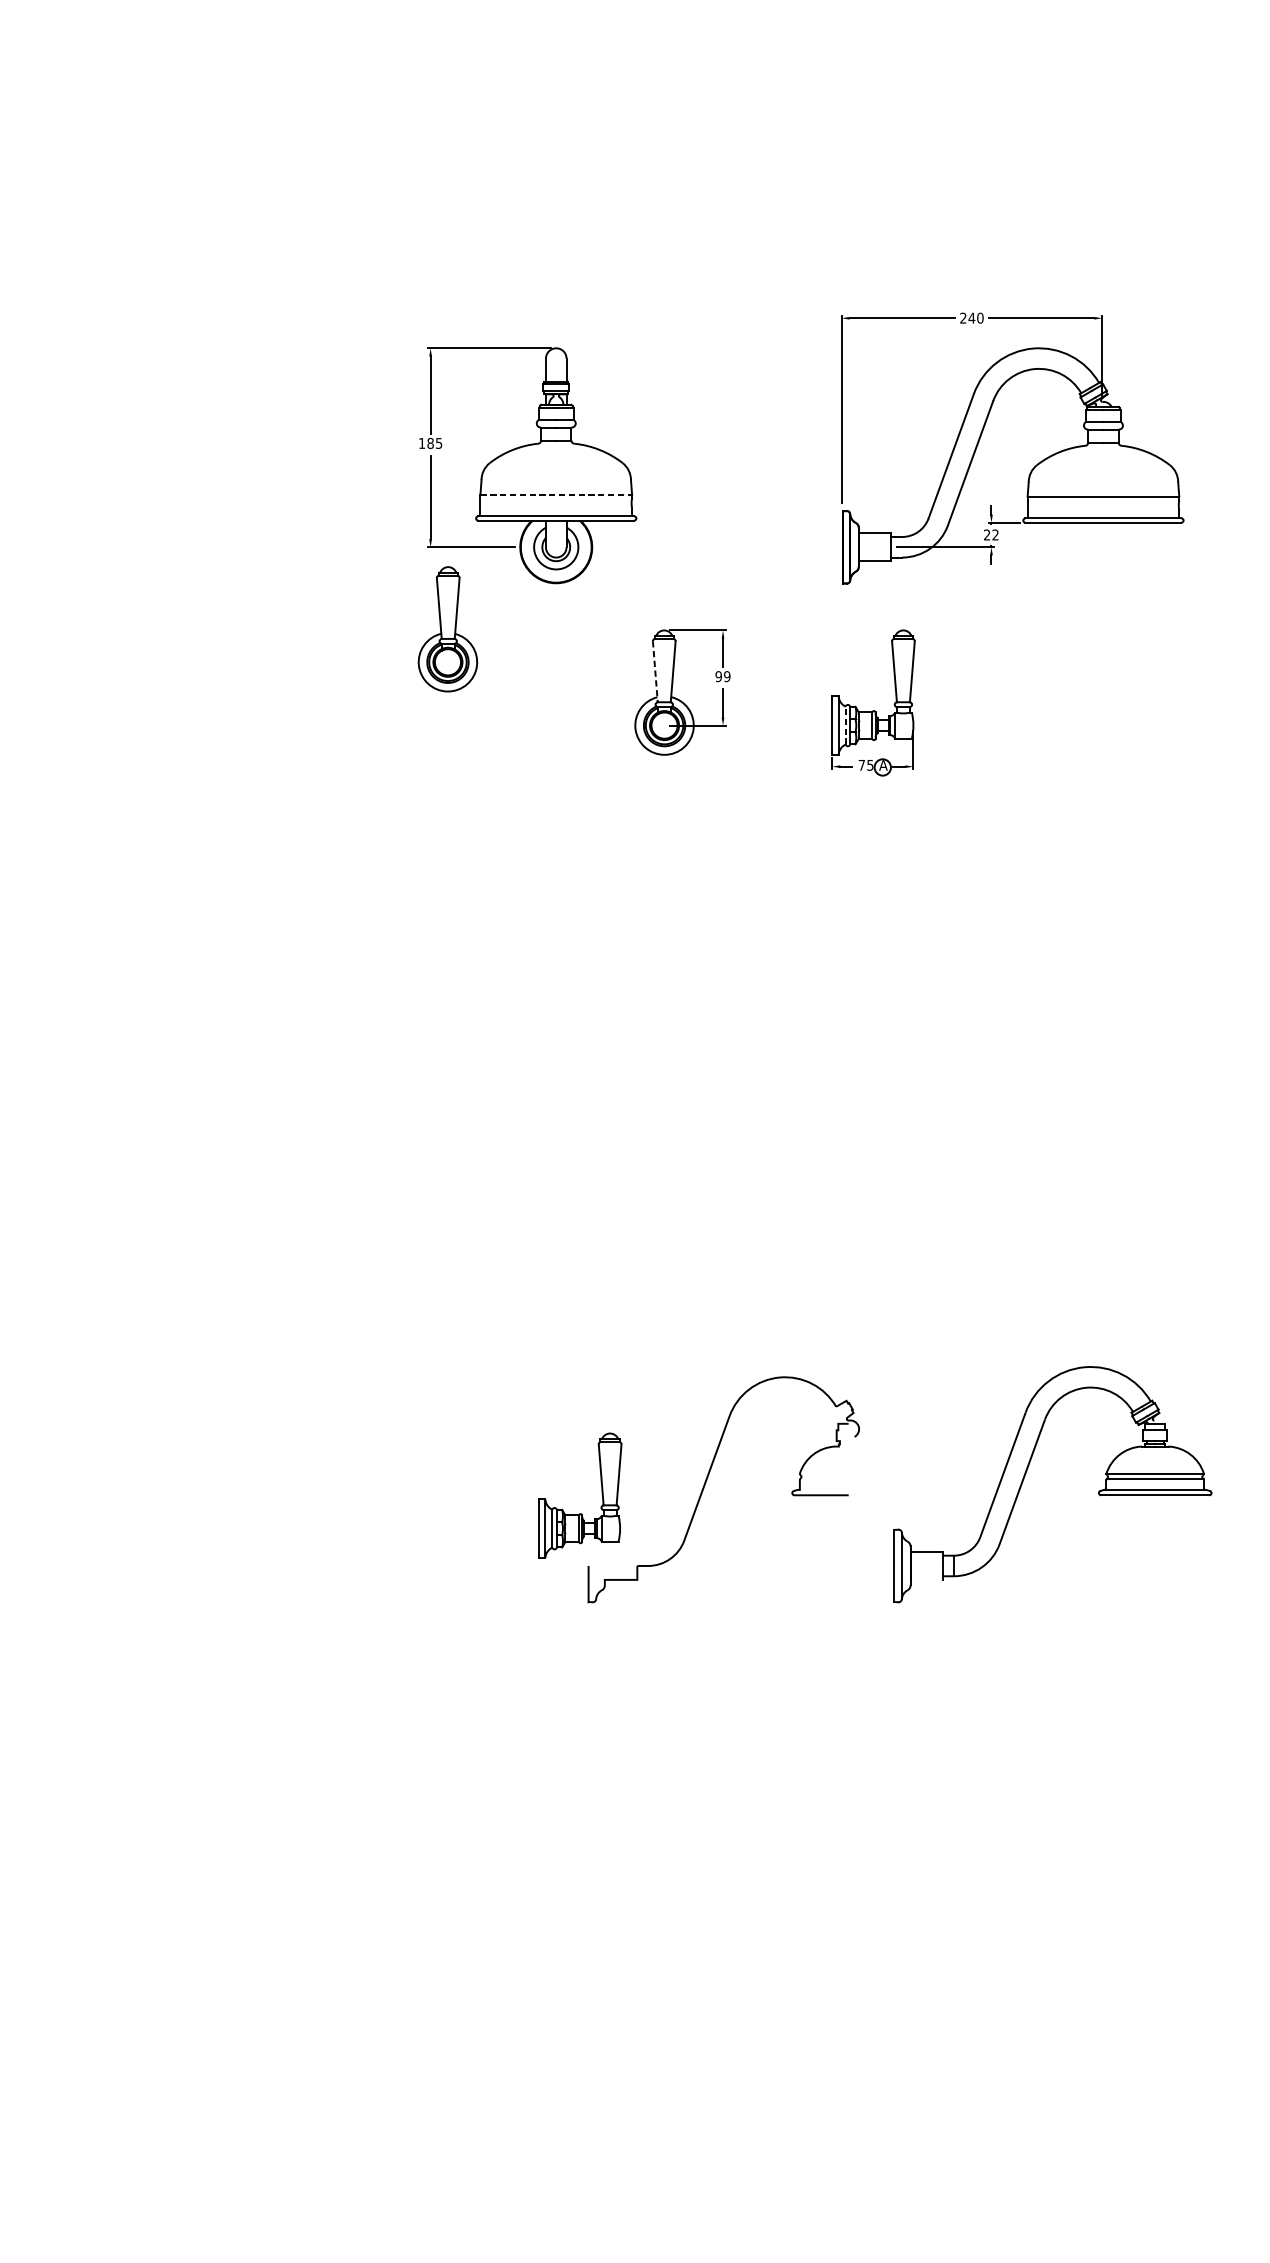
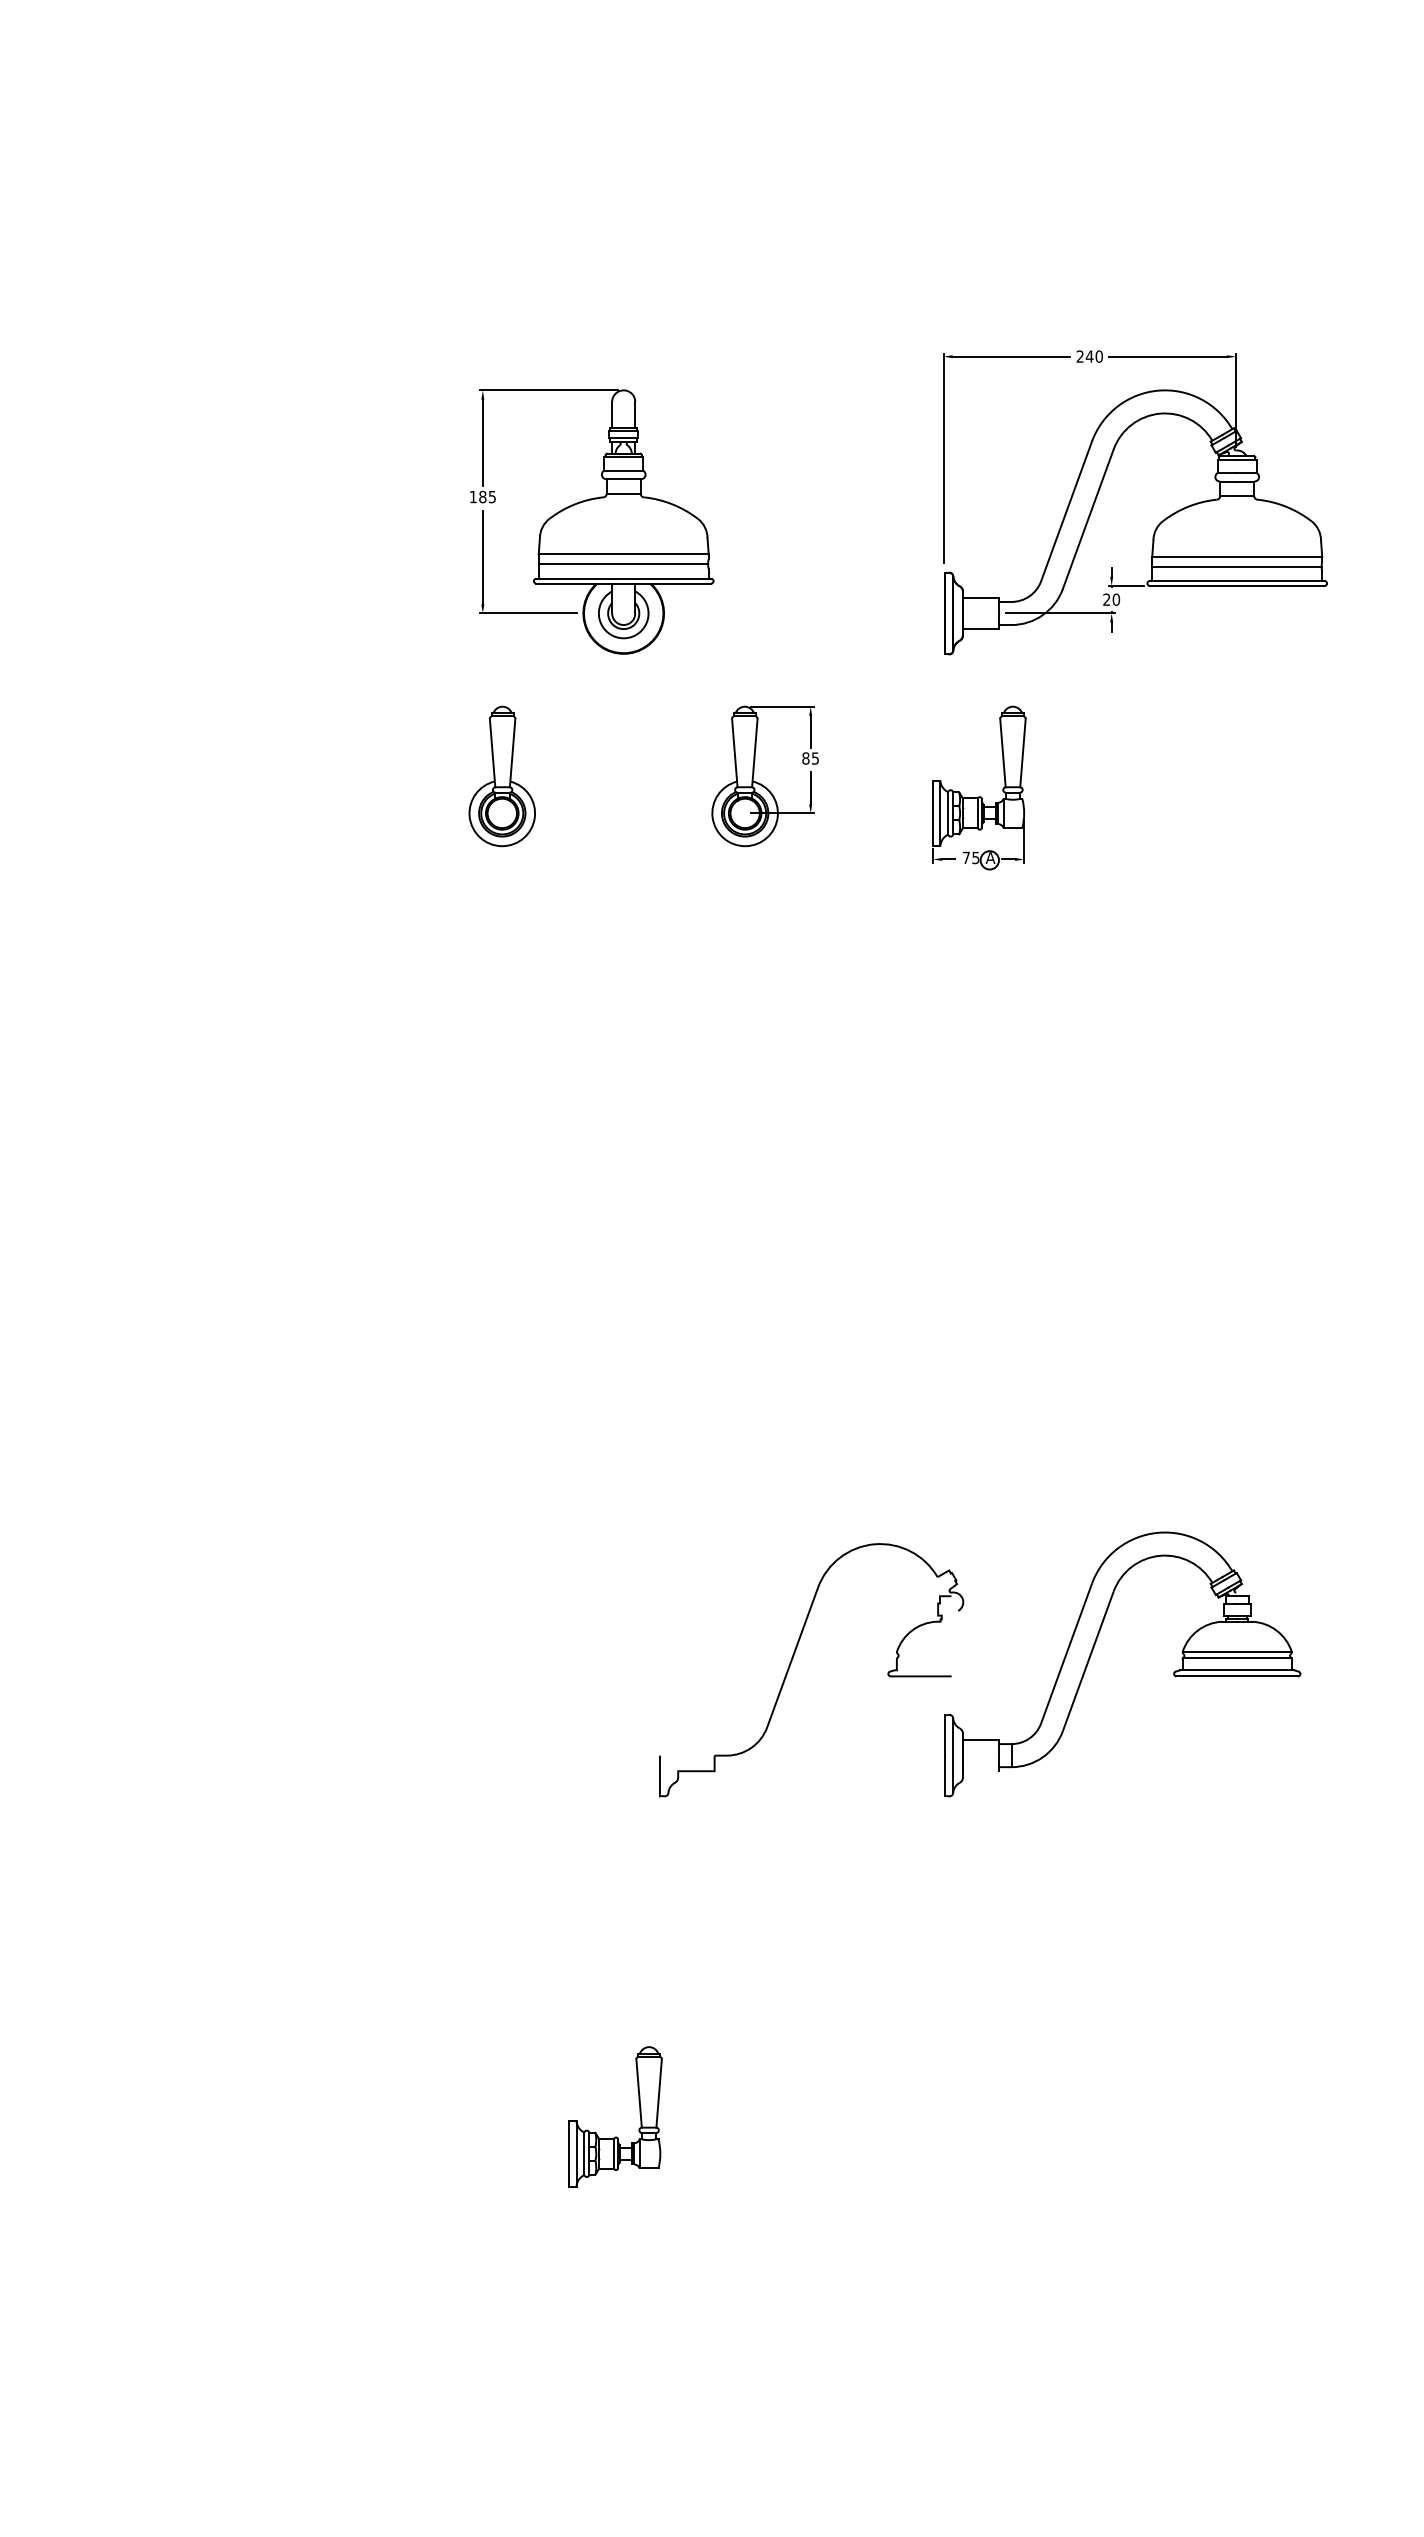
line: (556, 494) -> (623, 554), dashed -> solid
line: (556, 503) -> (623, 564), added
line: (1102, 505) -> (1236, 566), added
text: (995, 534) -> (1116, 599), 22 -> 20
part: (447, 629) -> (501, 776), moved
line: (655, 672) -> (734, 753), dashed -> solid
text: (722, 676) -> (810, 758), 99 -> 85
line: (845, 724) -> (948, 812), dashed -> solid
part: (1026, 1474) -> (1092, 1653), moved
part: (580, 1513) -> (615, 2136), moved

